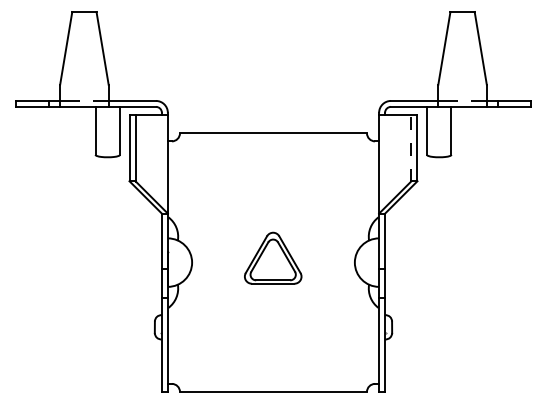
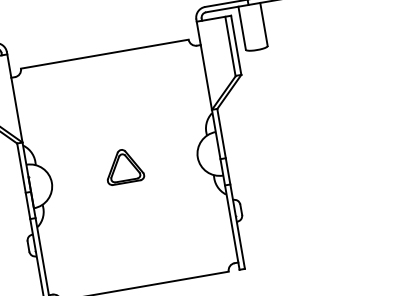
line: (411, 148) -> (230, 46), dashed -> solid
part: (273, 258) -> (124, 166), size x0.71

